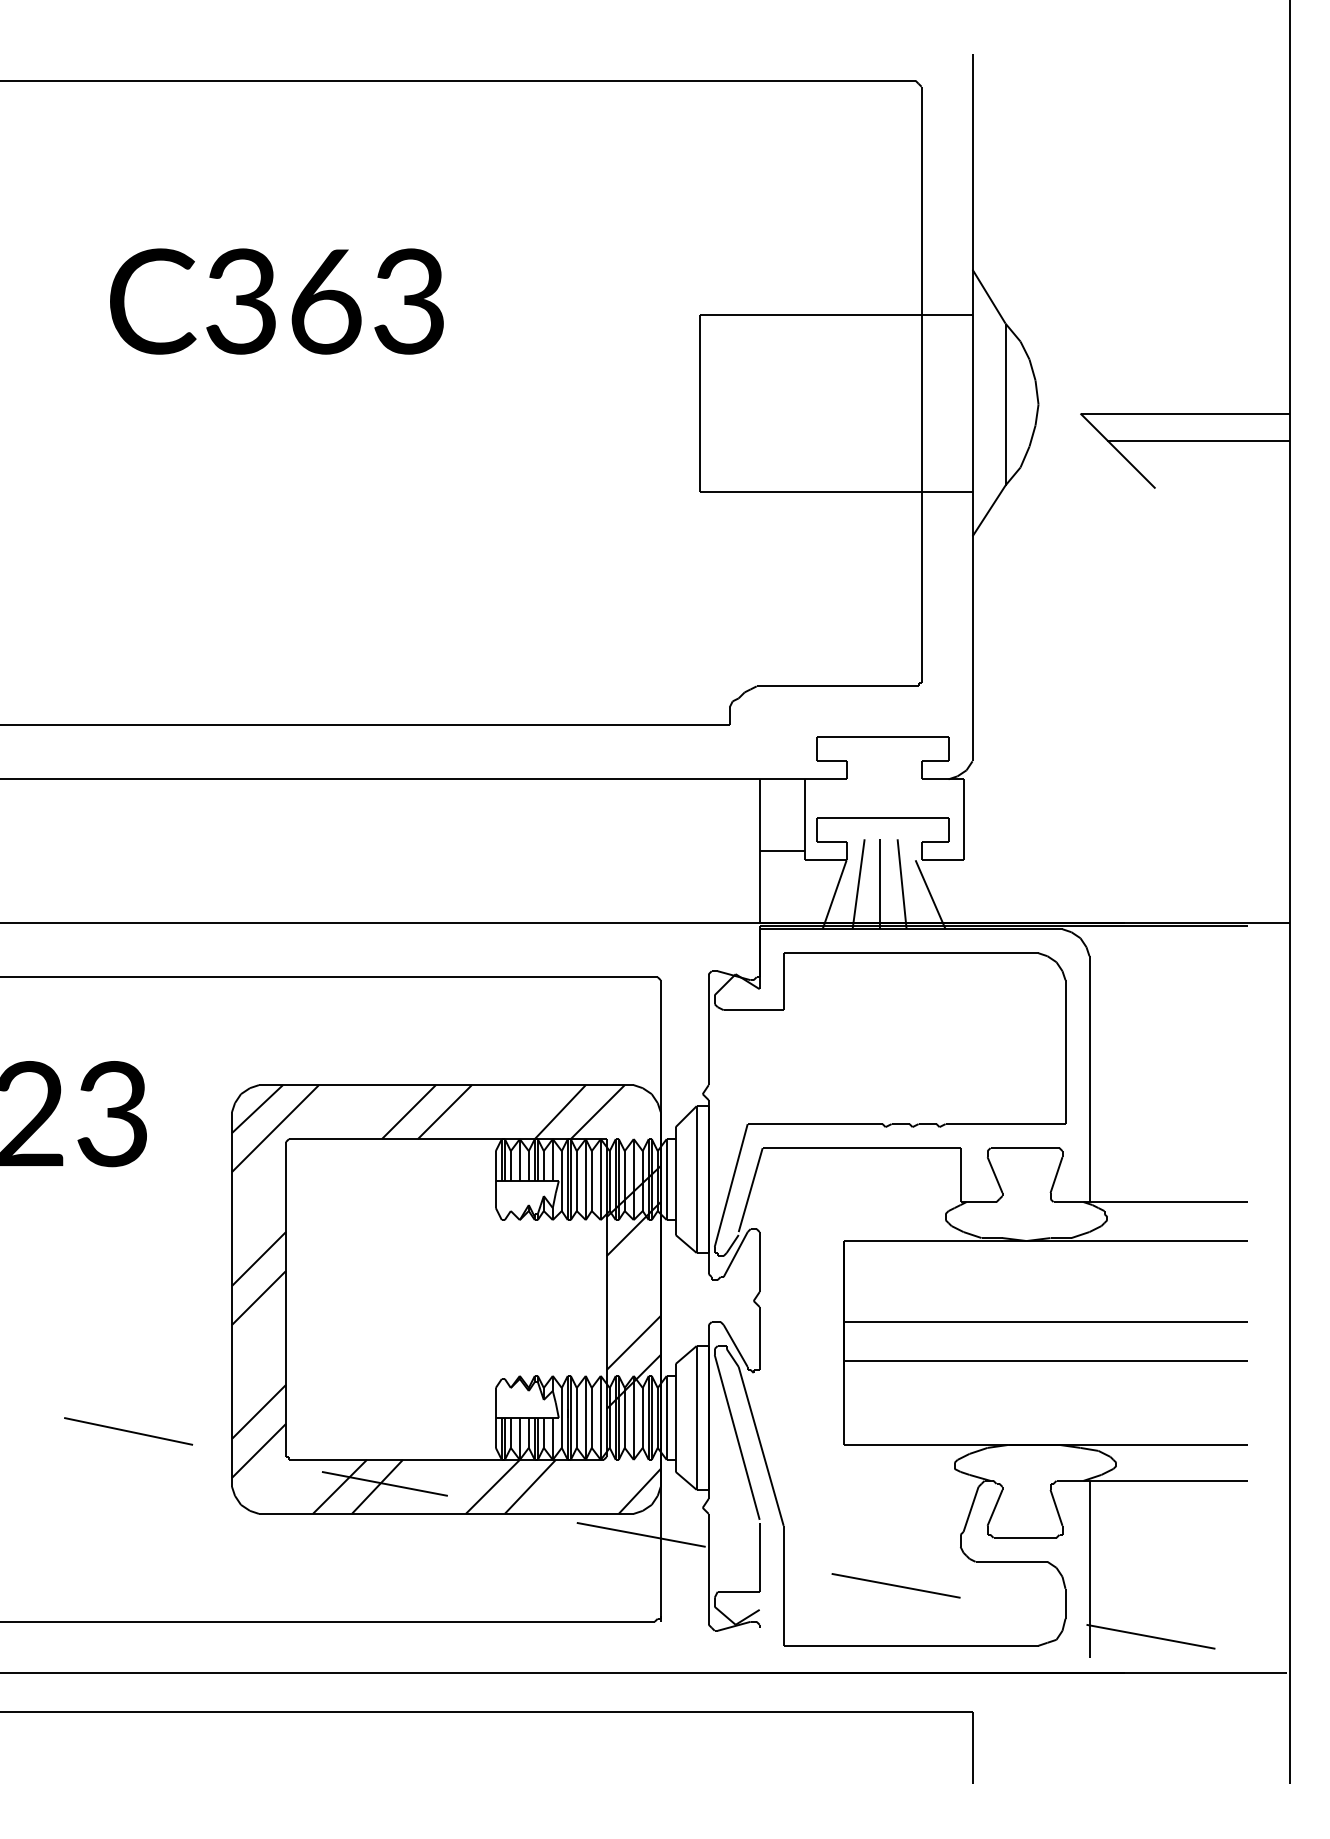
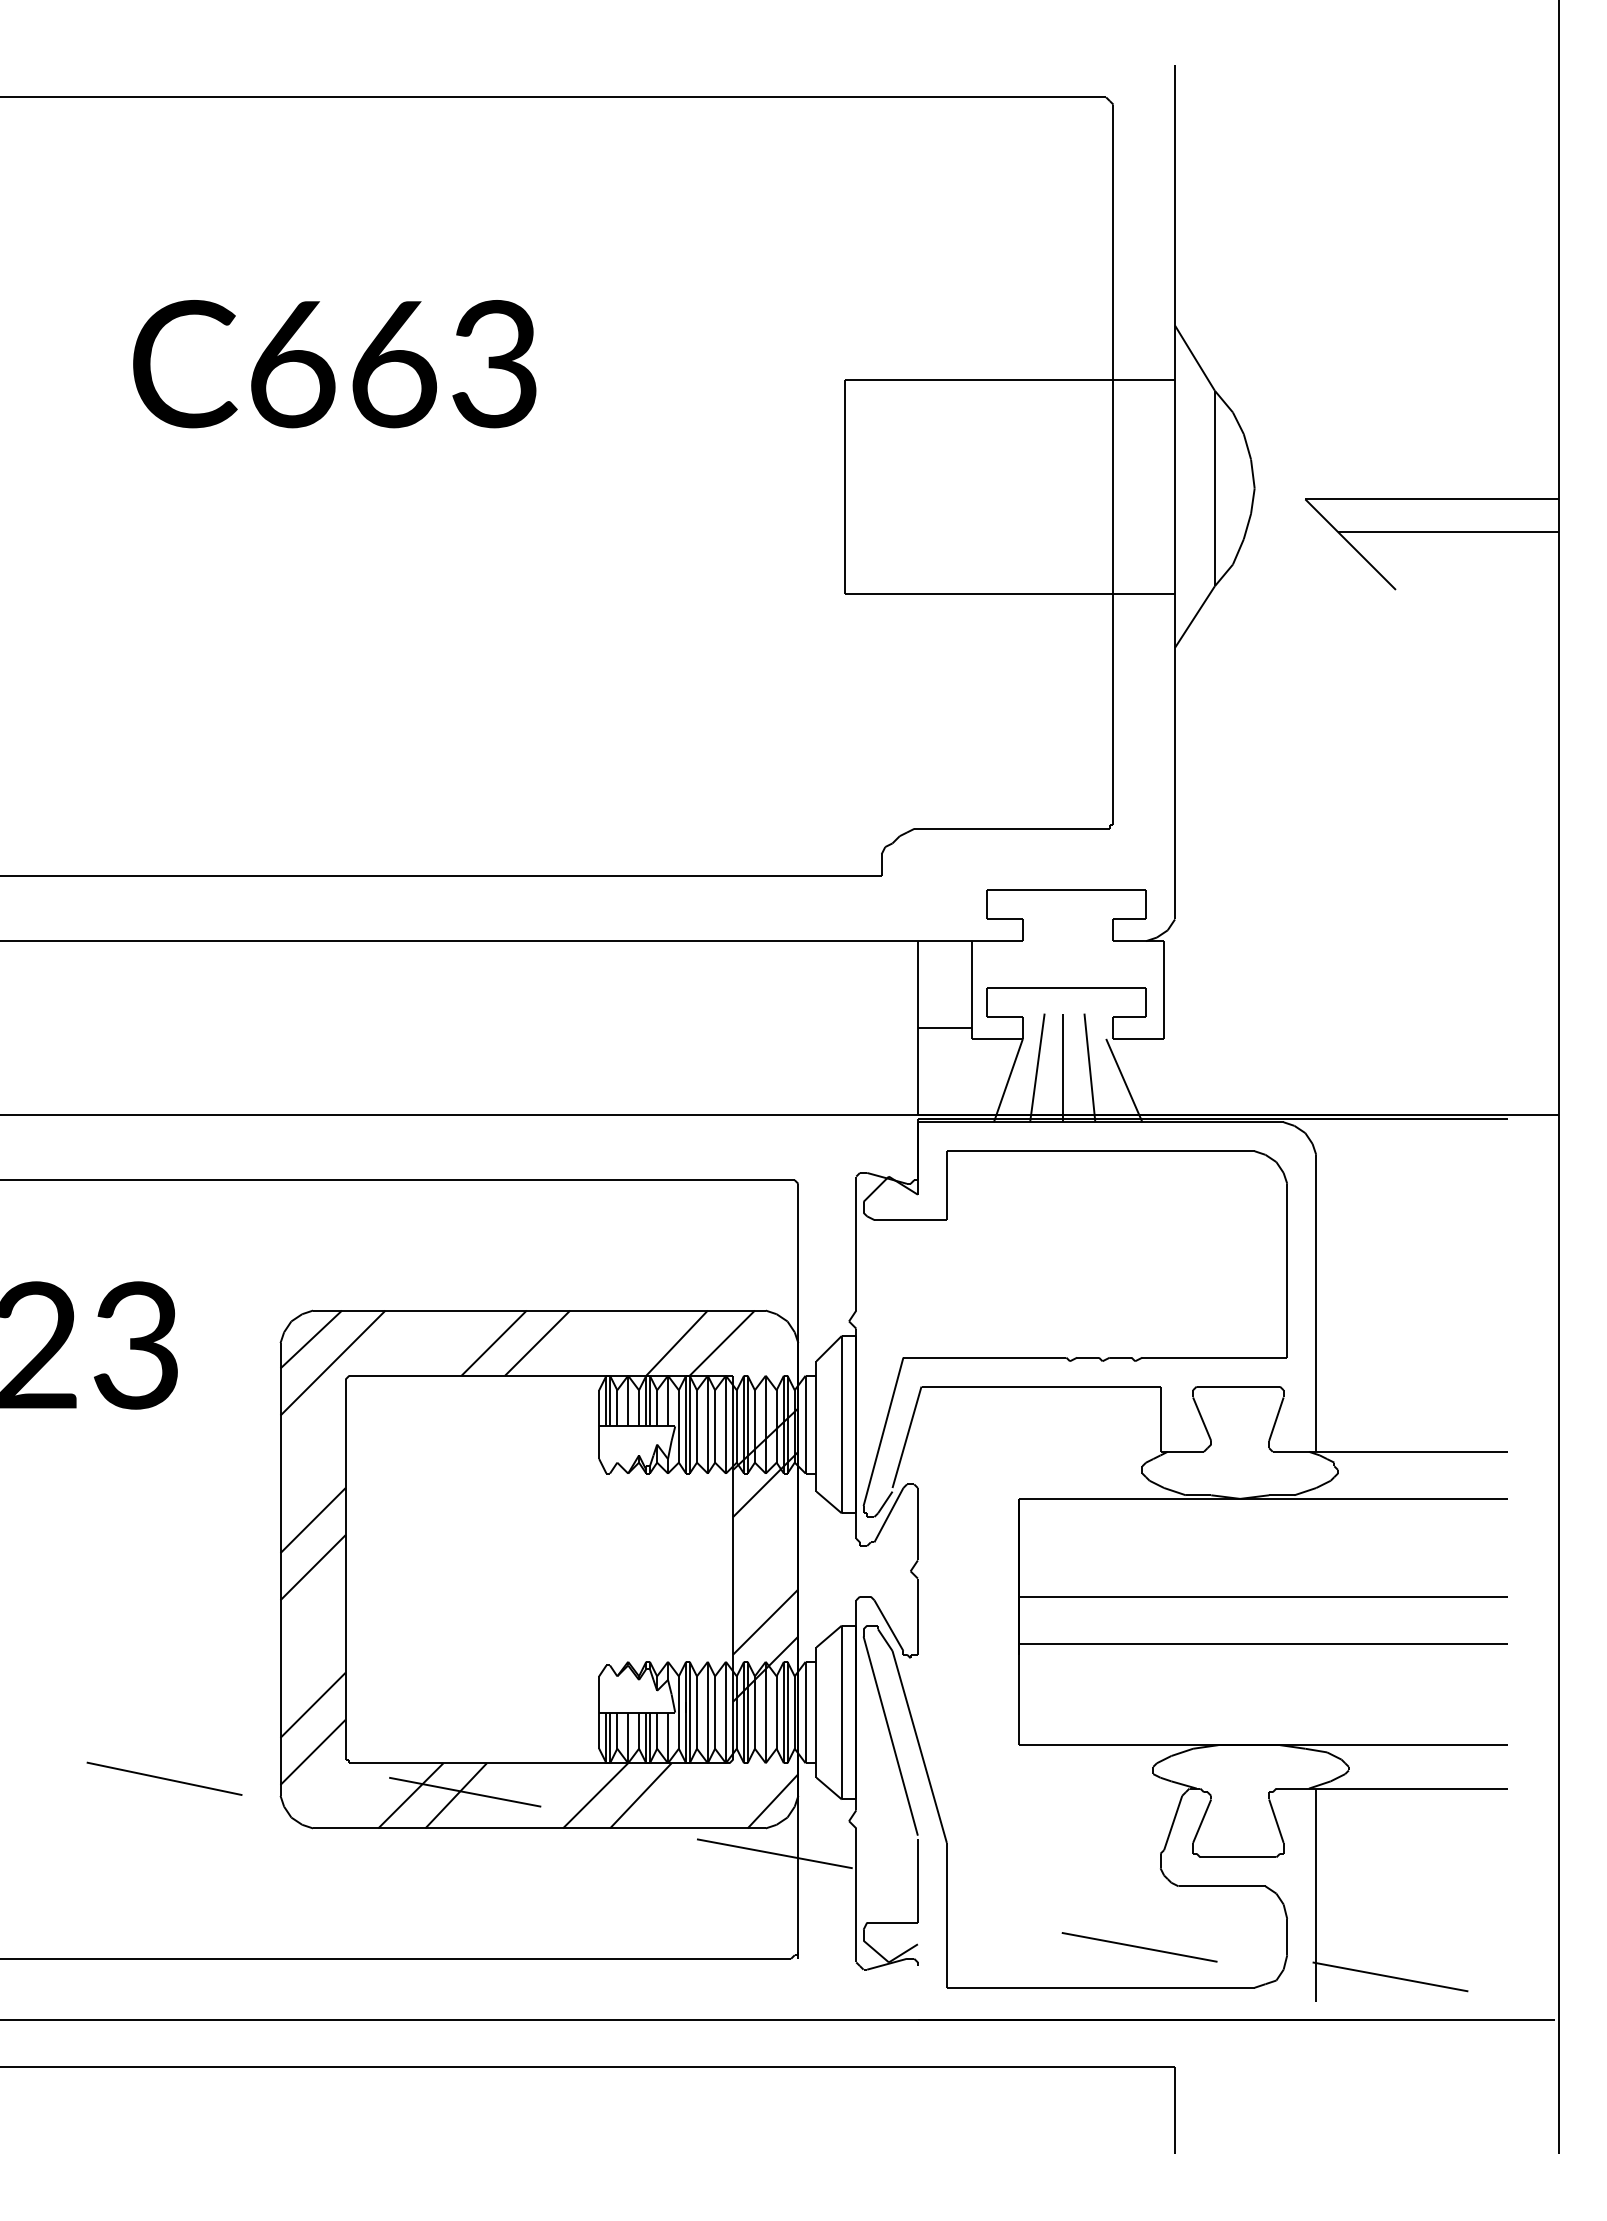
text: (241, 301) -> (292, 364), C363 -> C663
line: (128, 1431) -> (164, 1778), moved
line: (895, 1585) -> (1139, 1947), moved

